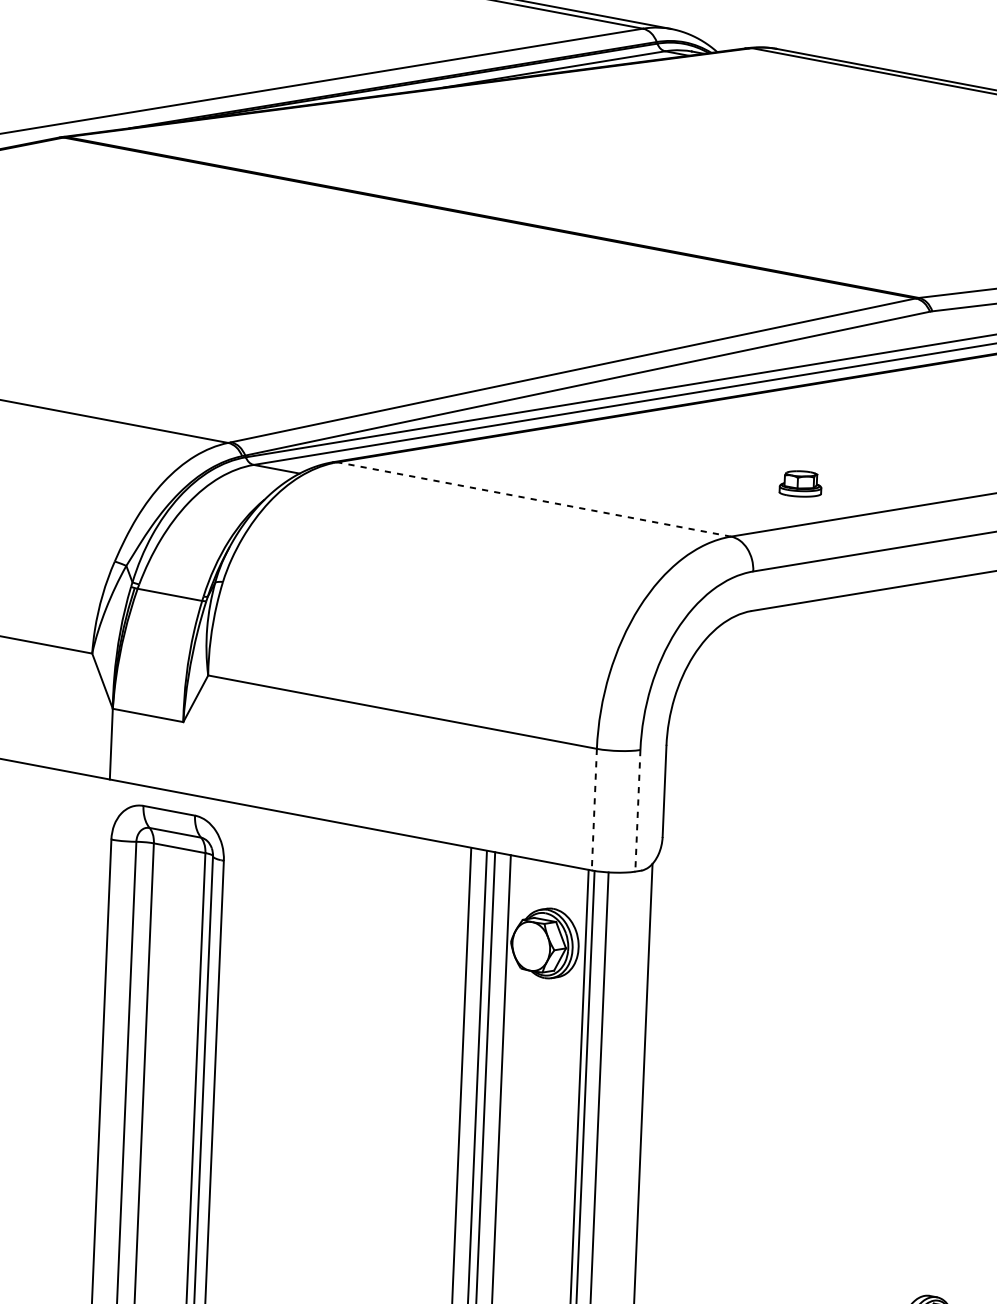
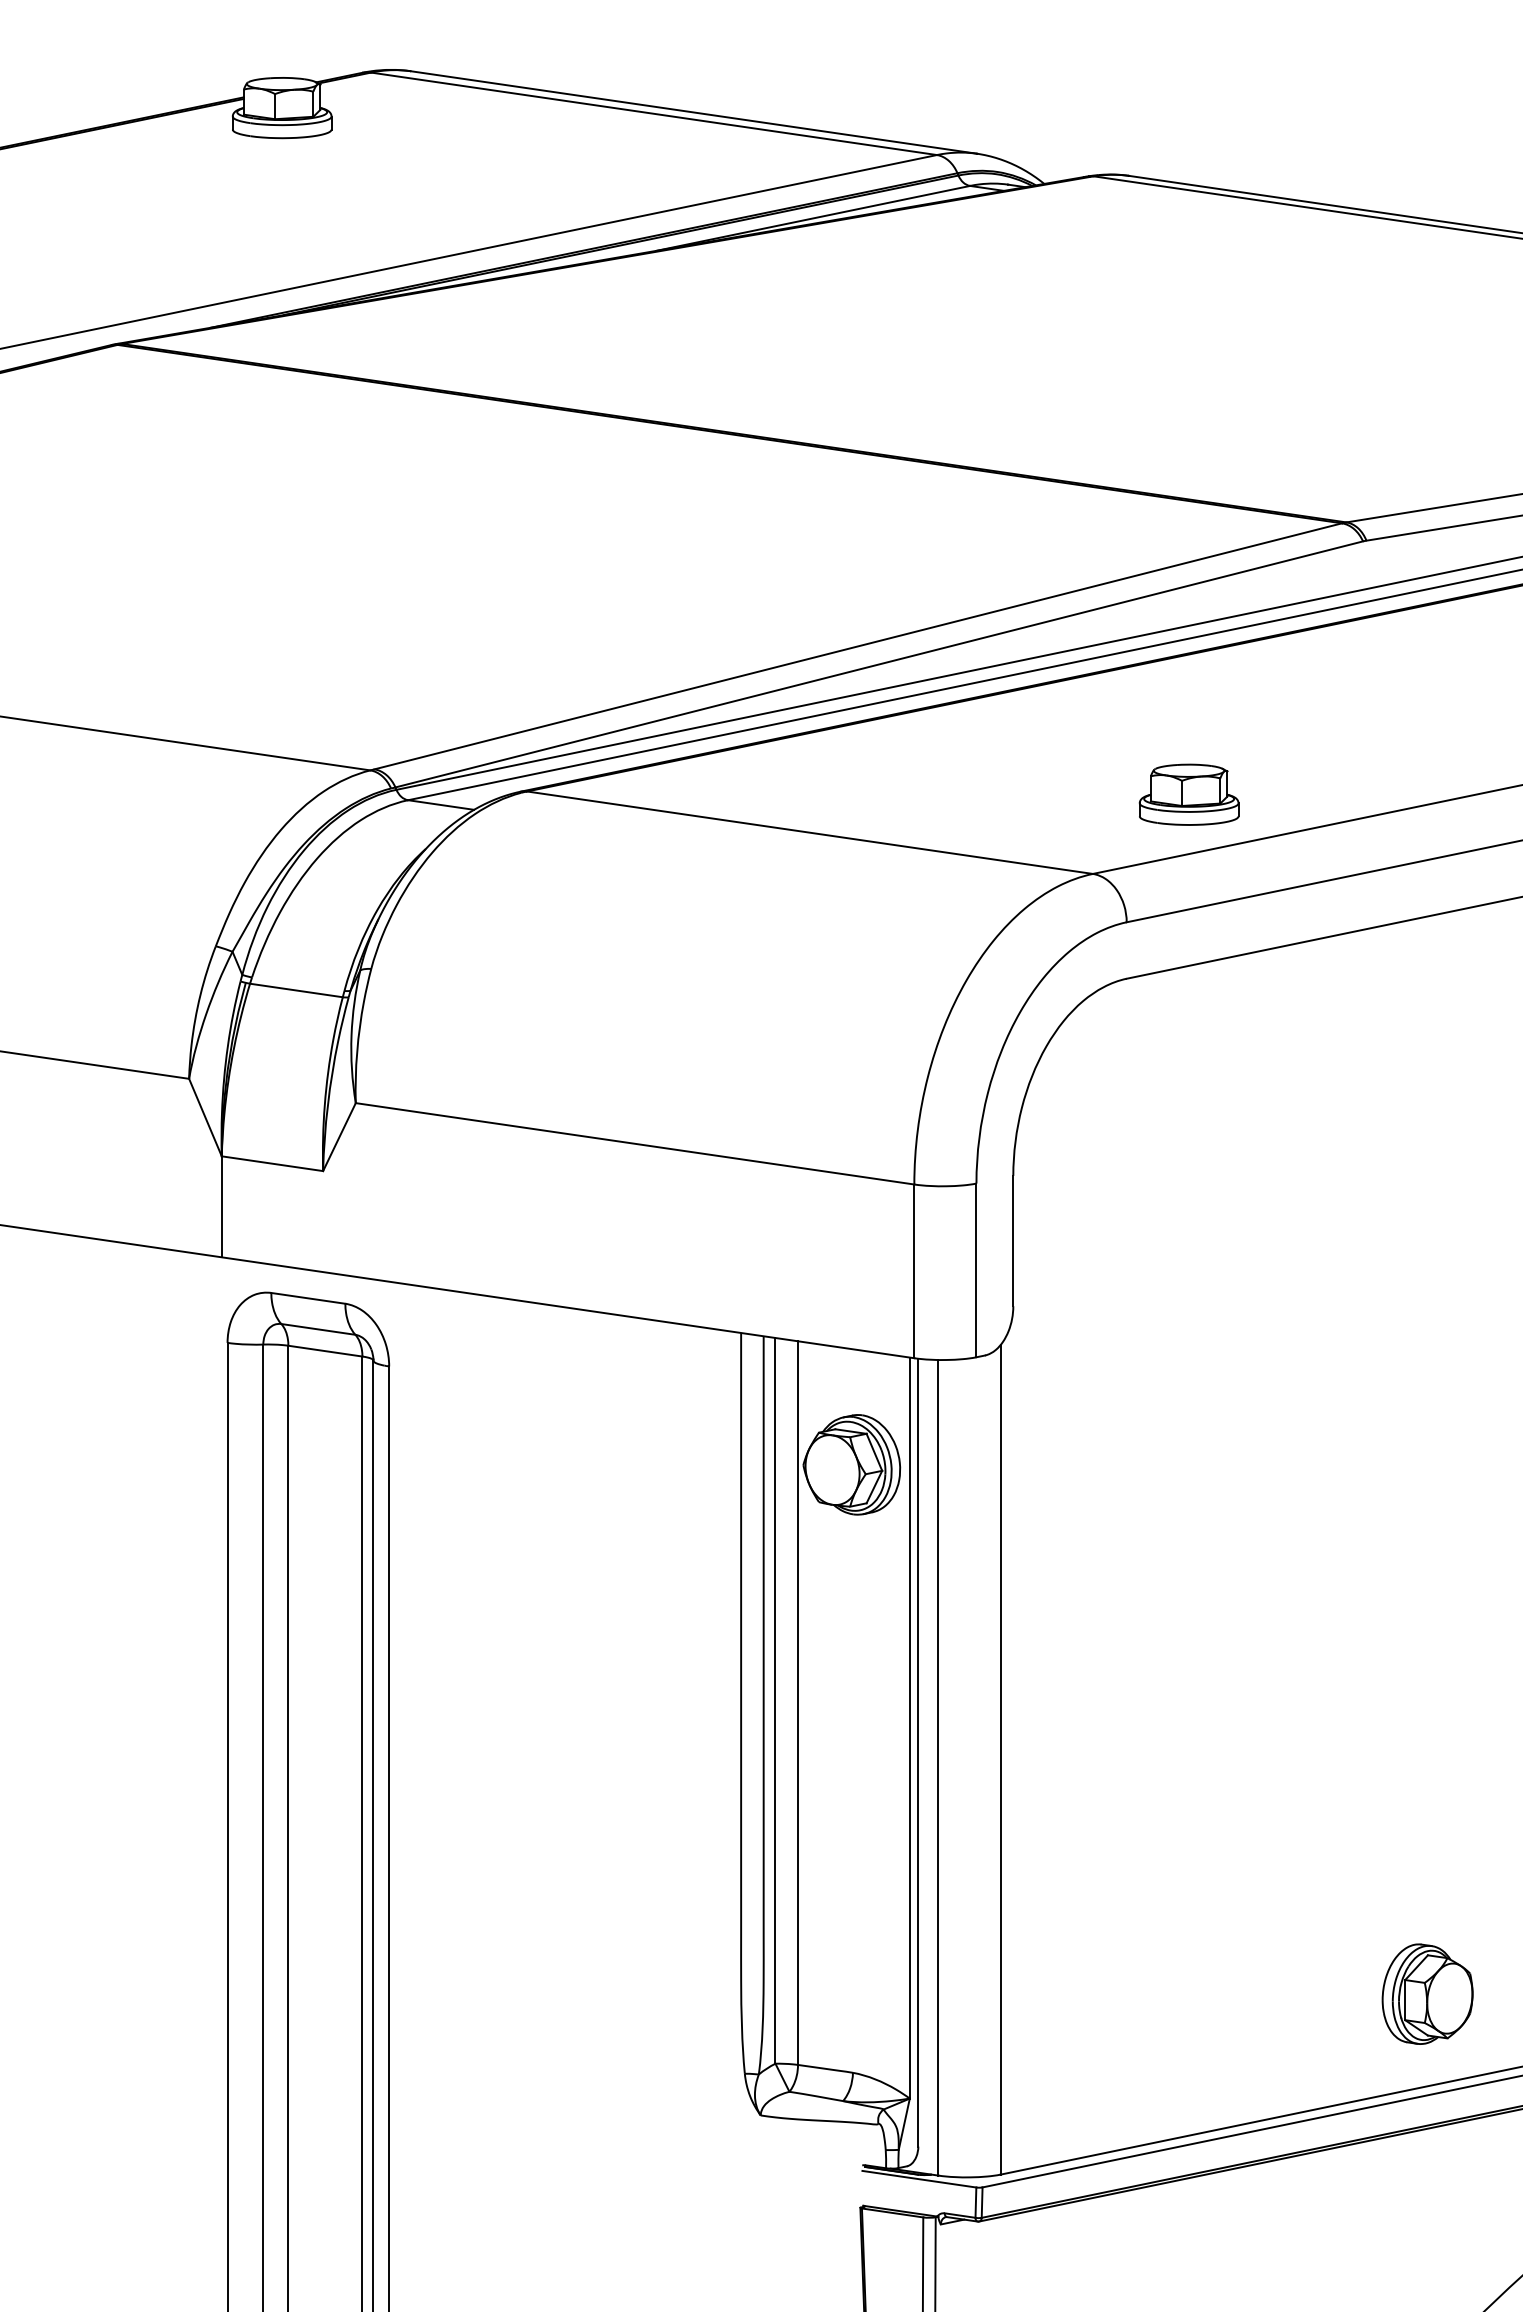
part: (800, 483) -> (1188, 794), size x1.67
line: (534, 499) -> (810, 832), dashed -> solid
line: (594, 809) -> (914, 1271), dashed -> solid
line: (637, 810) -> (976, 1270), dashed -> solid

